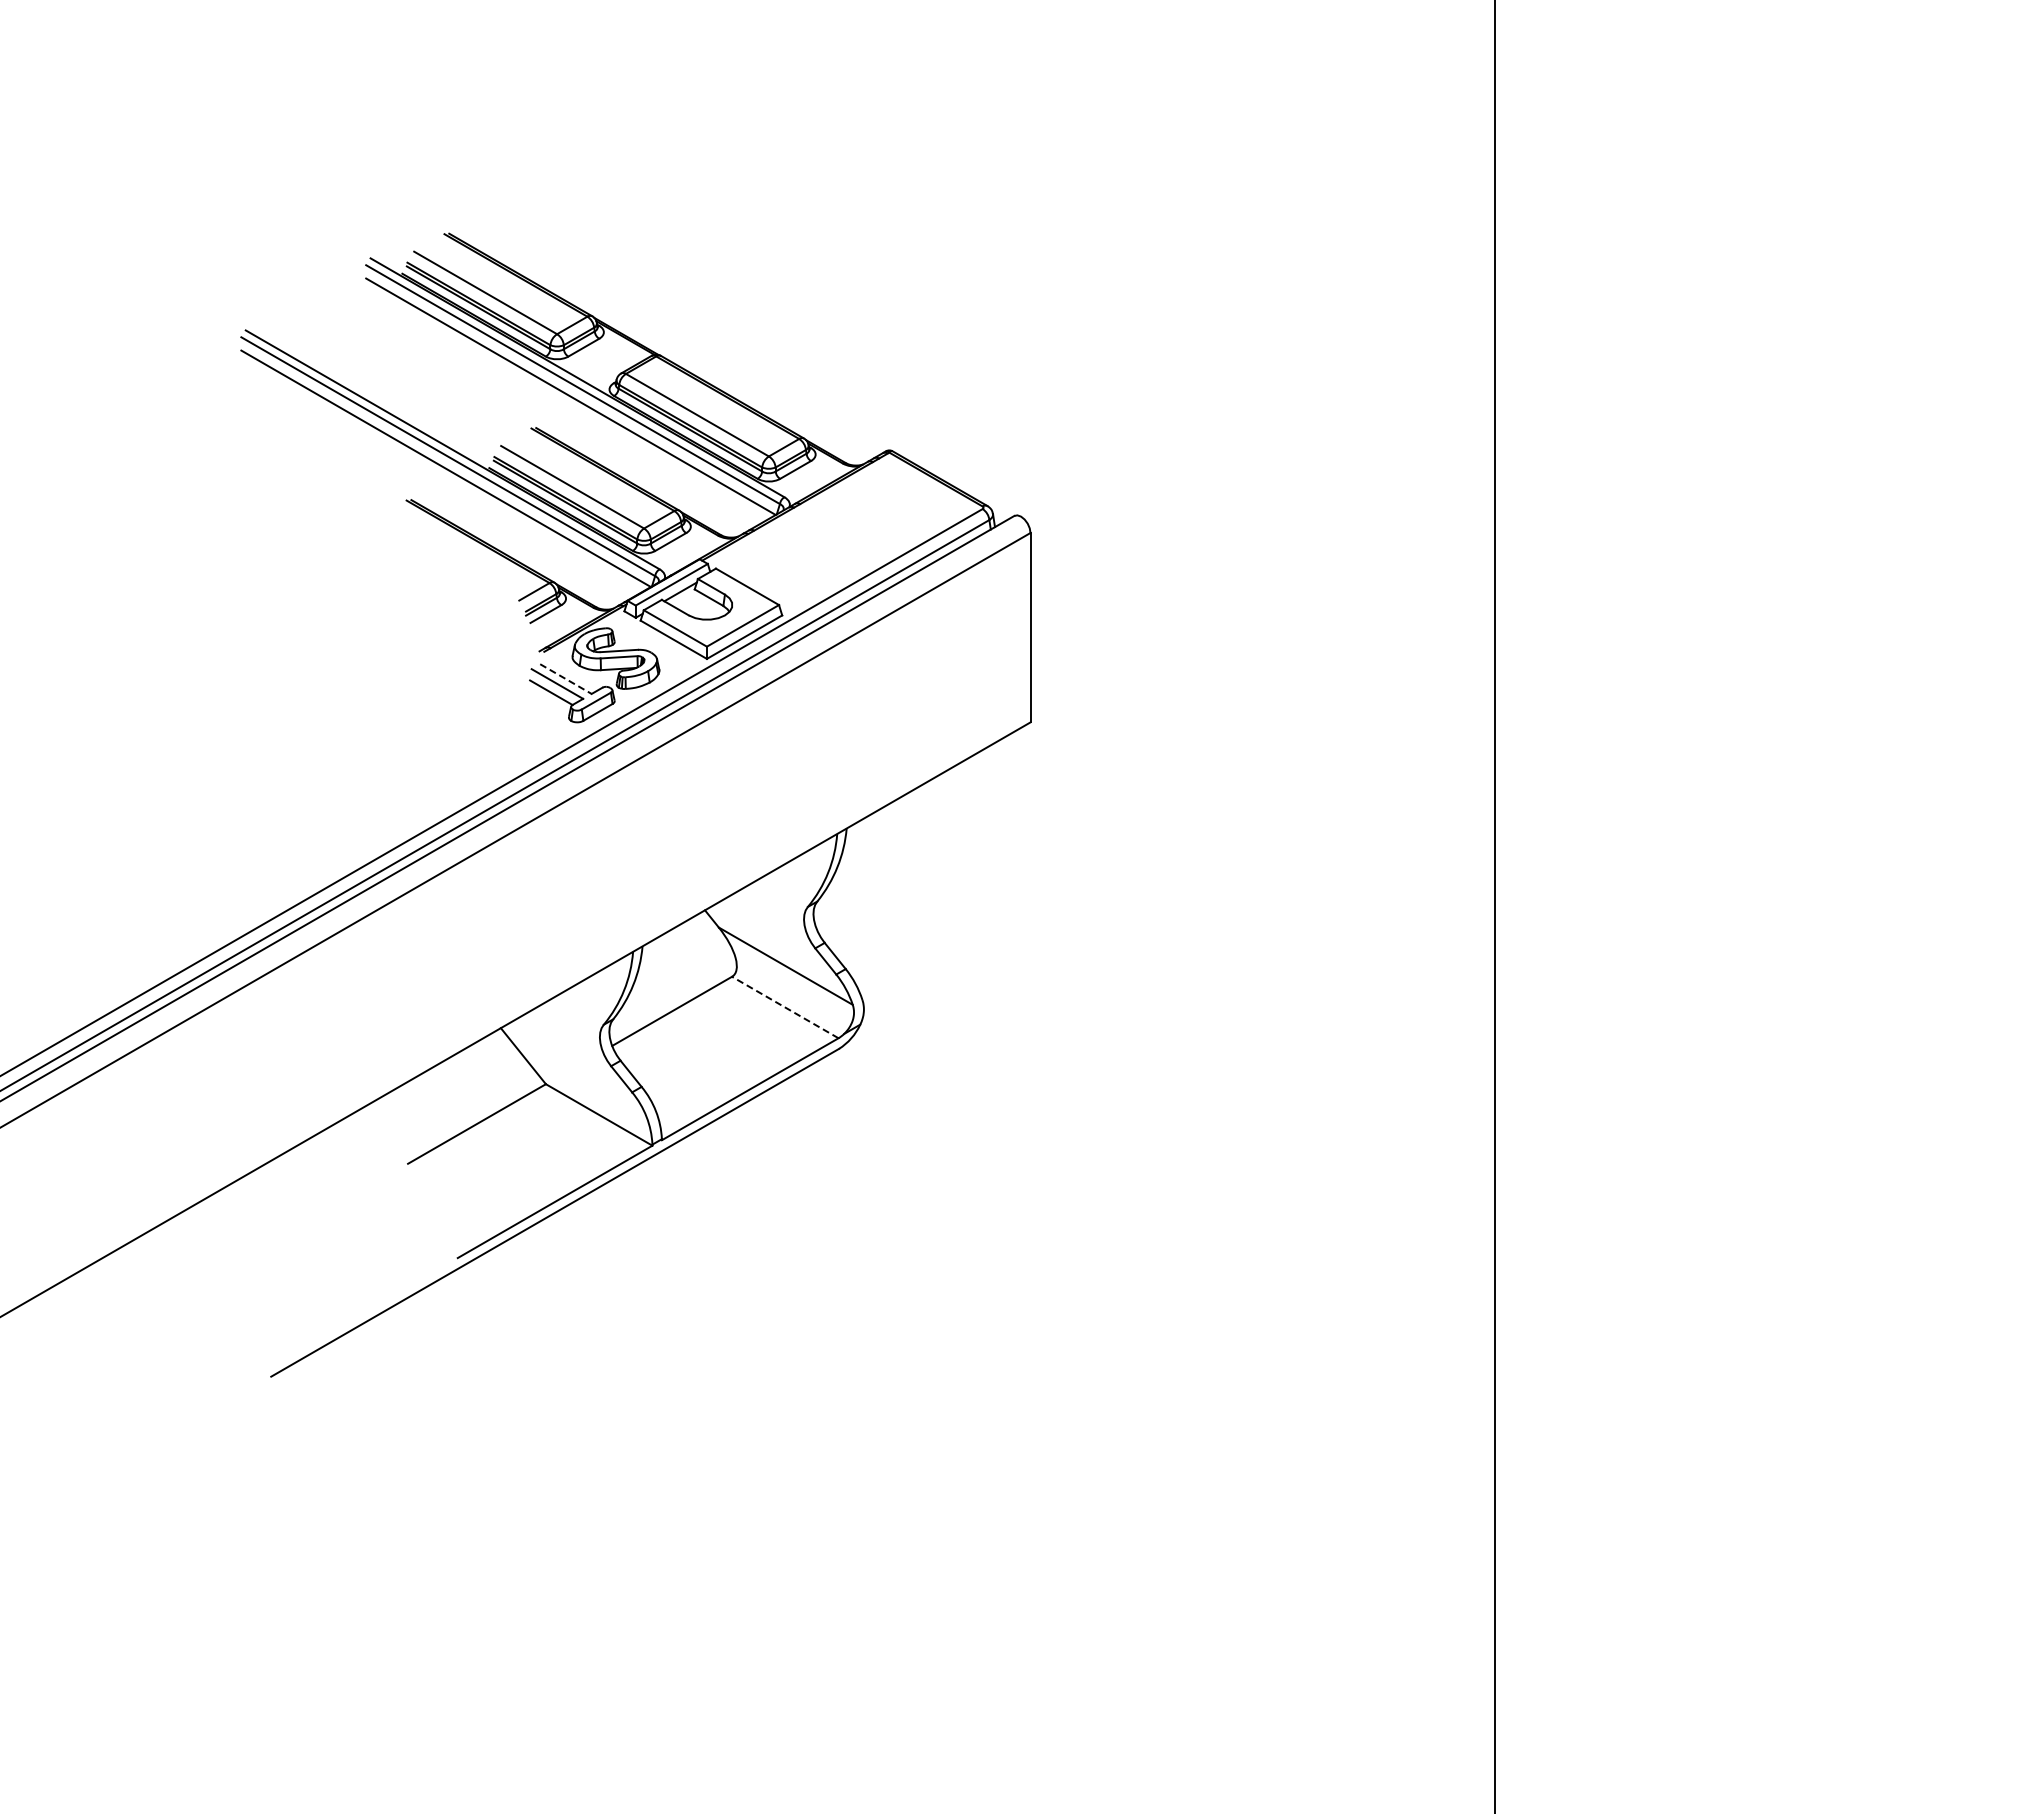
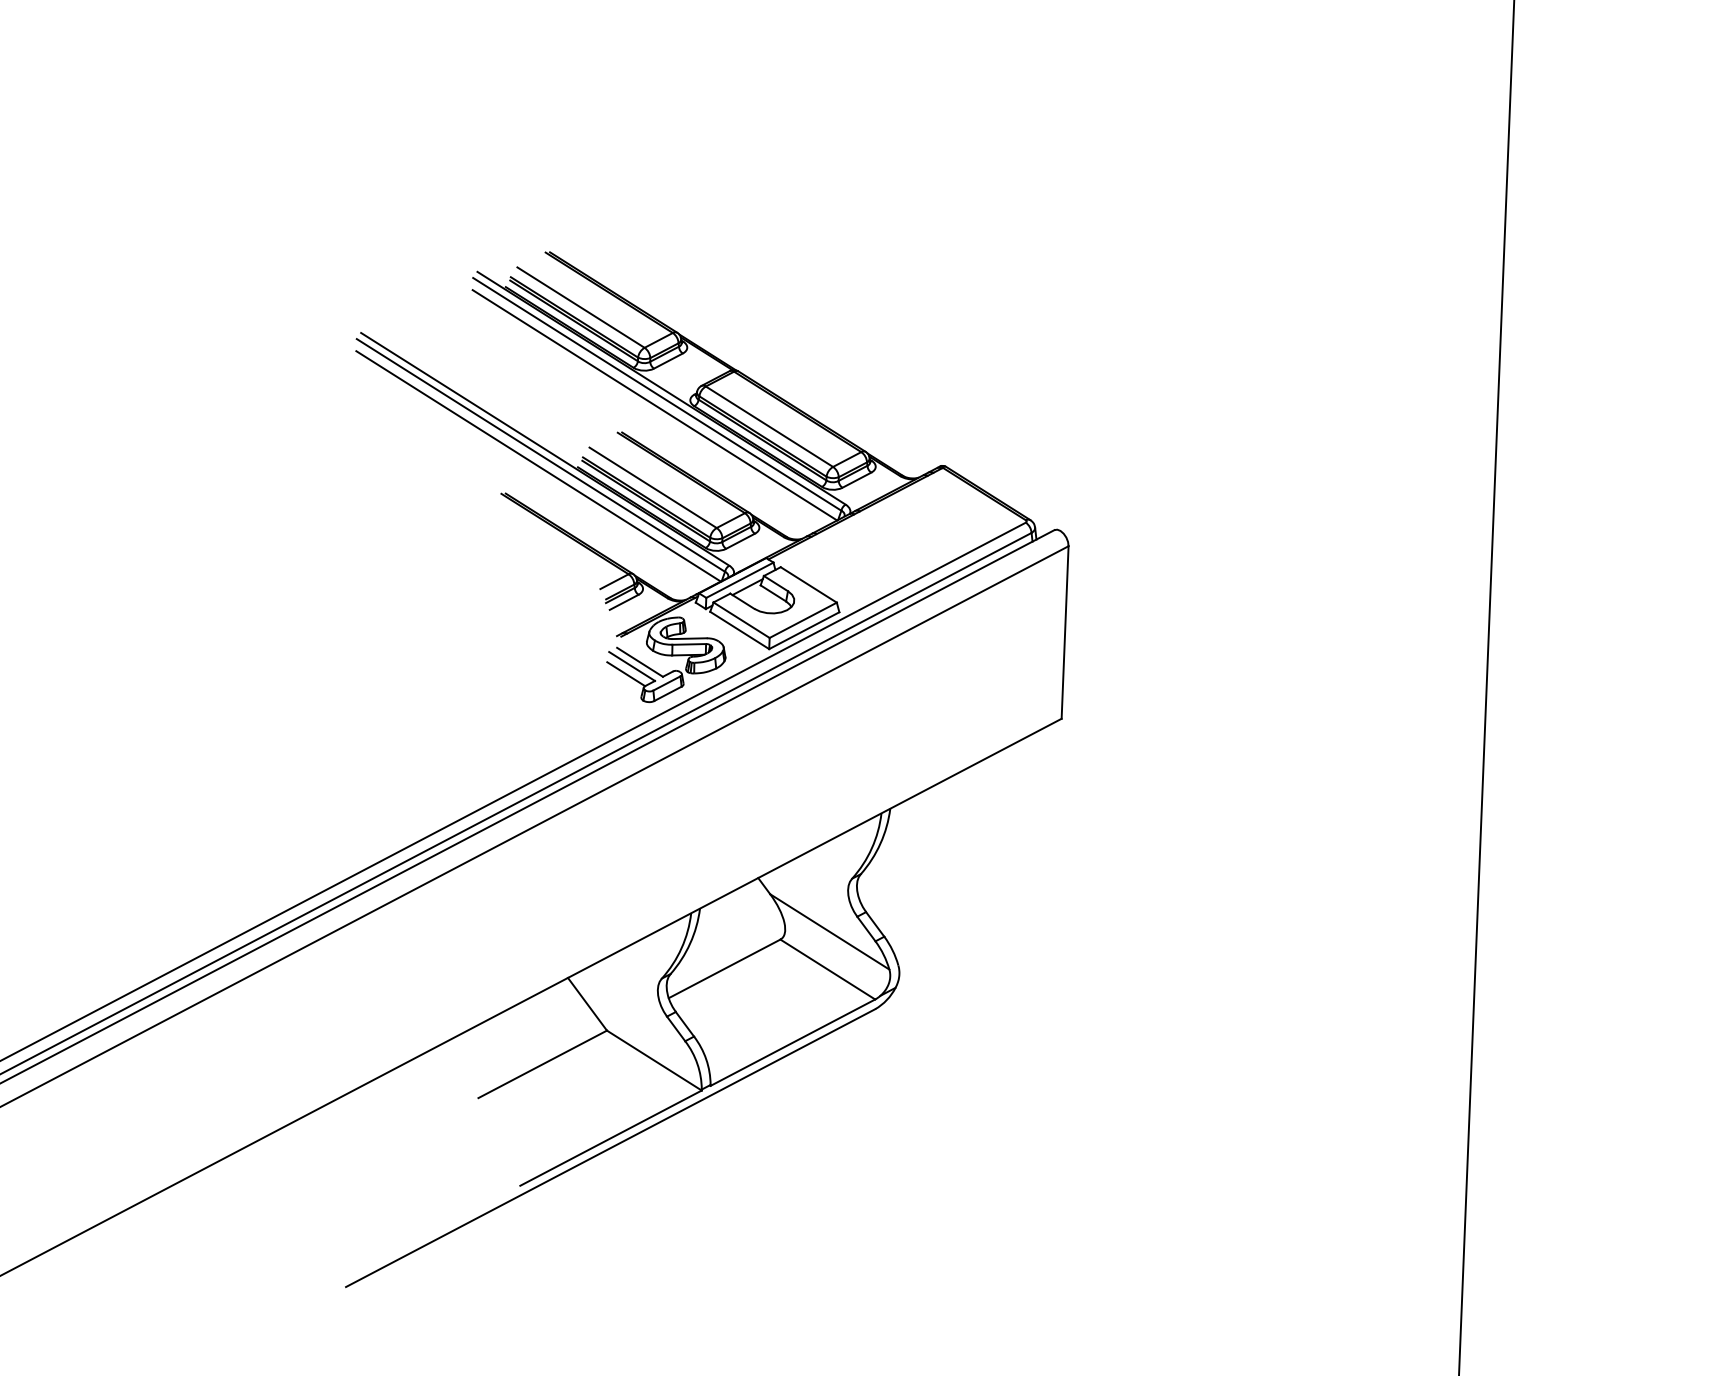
line: (565, 679) -> (639, 662), dashed -> solid
line: (784, 1007) -> (827, 969), dashed -> solid

